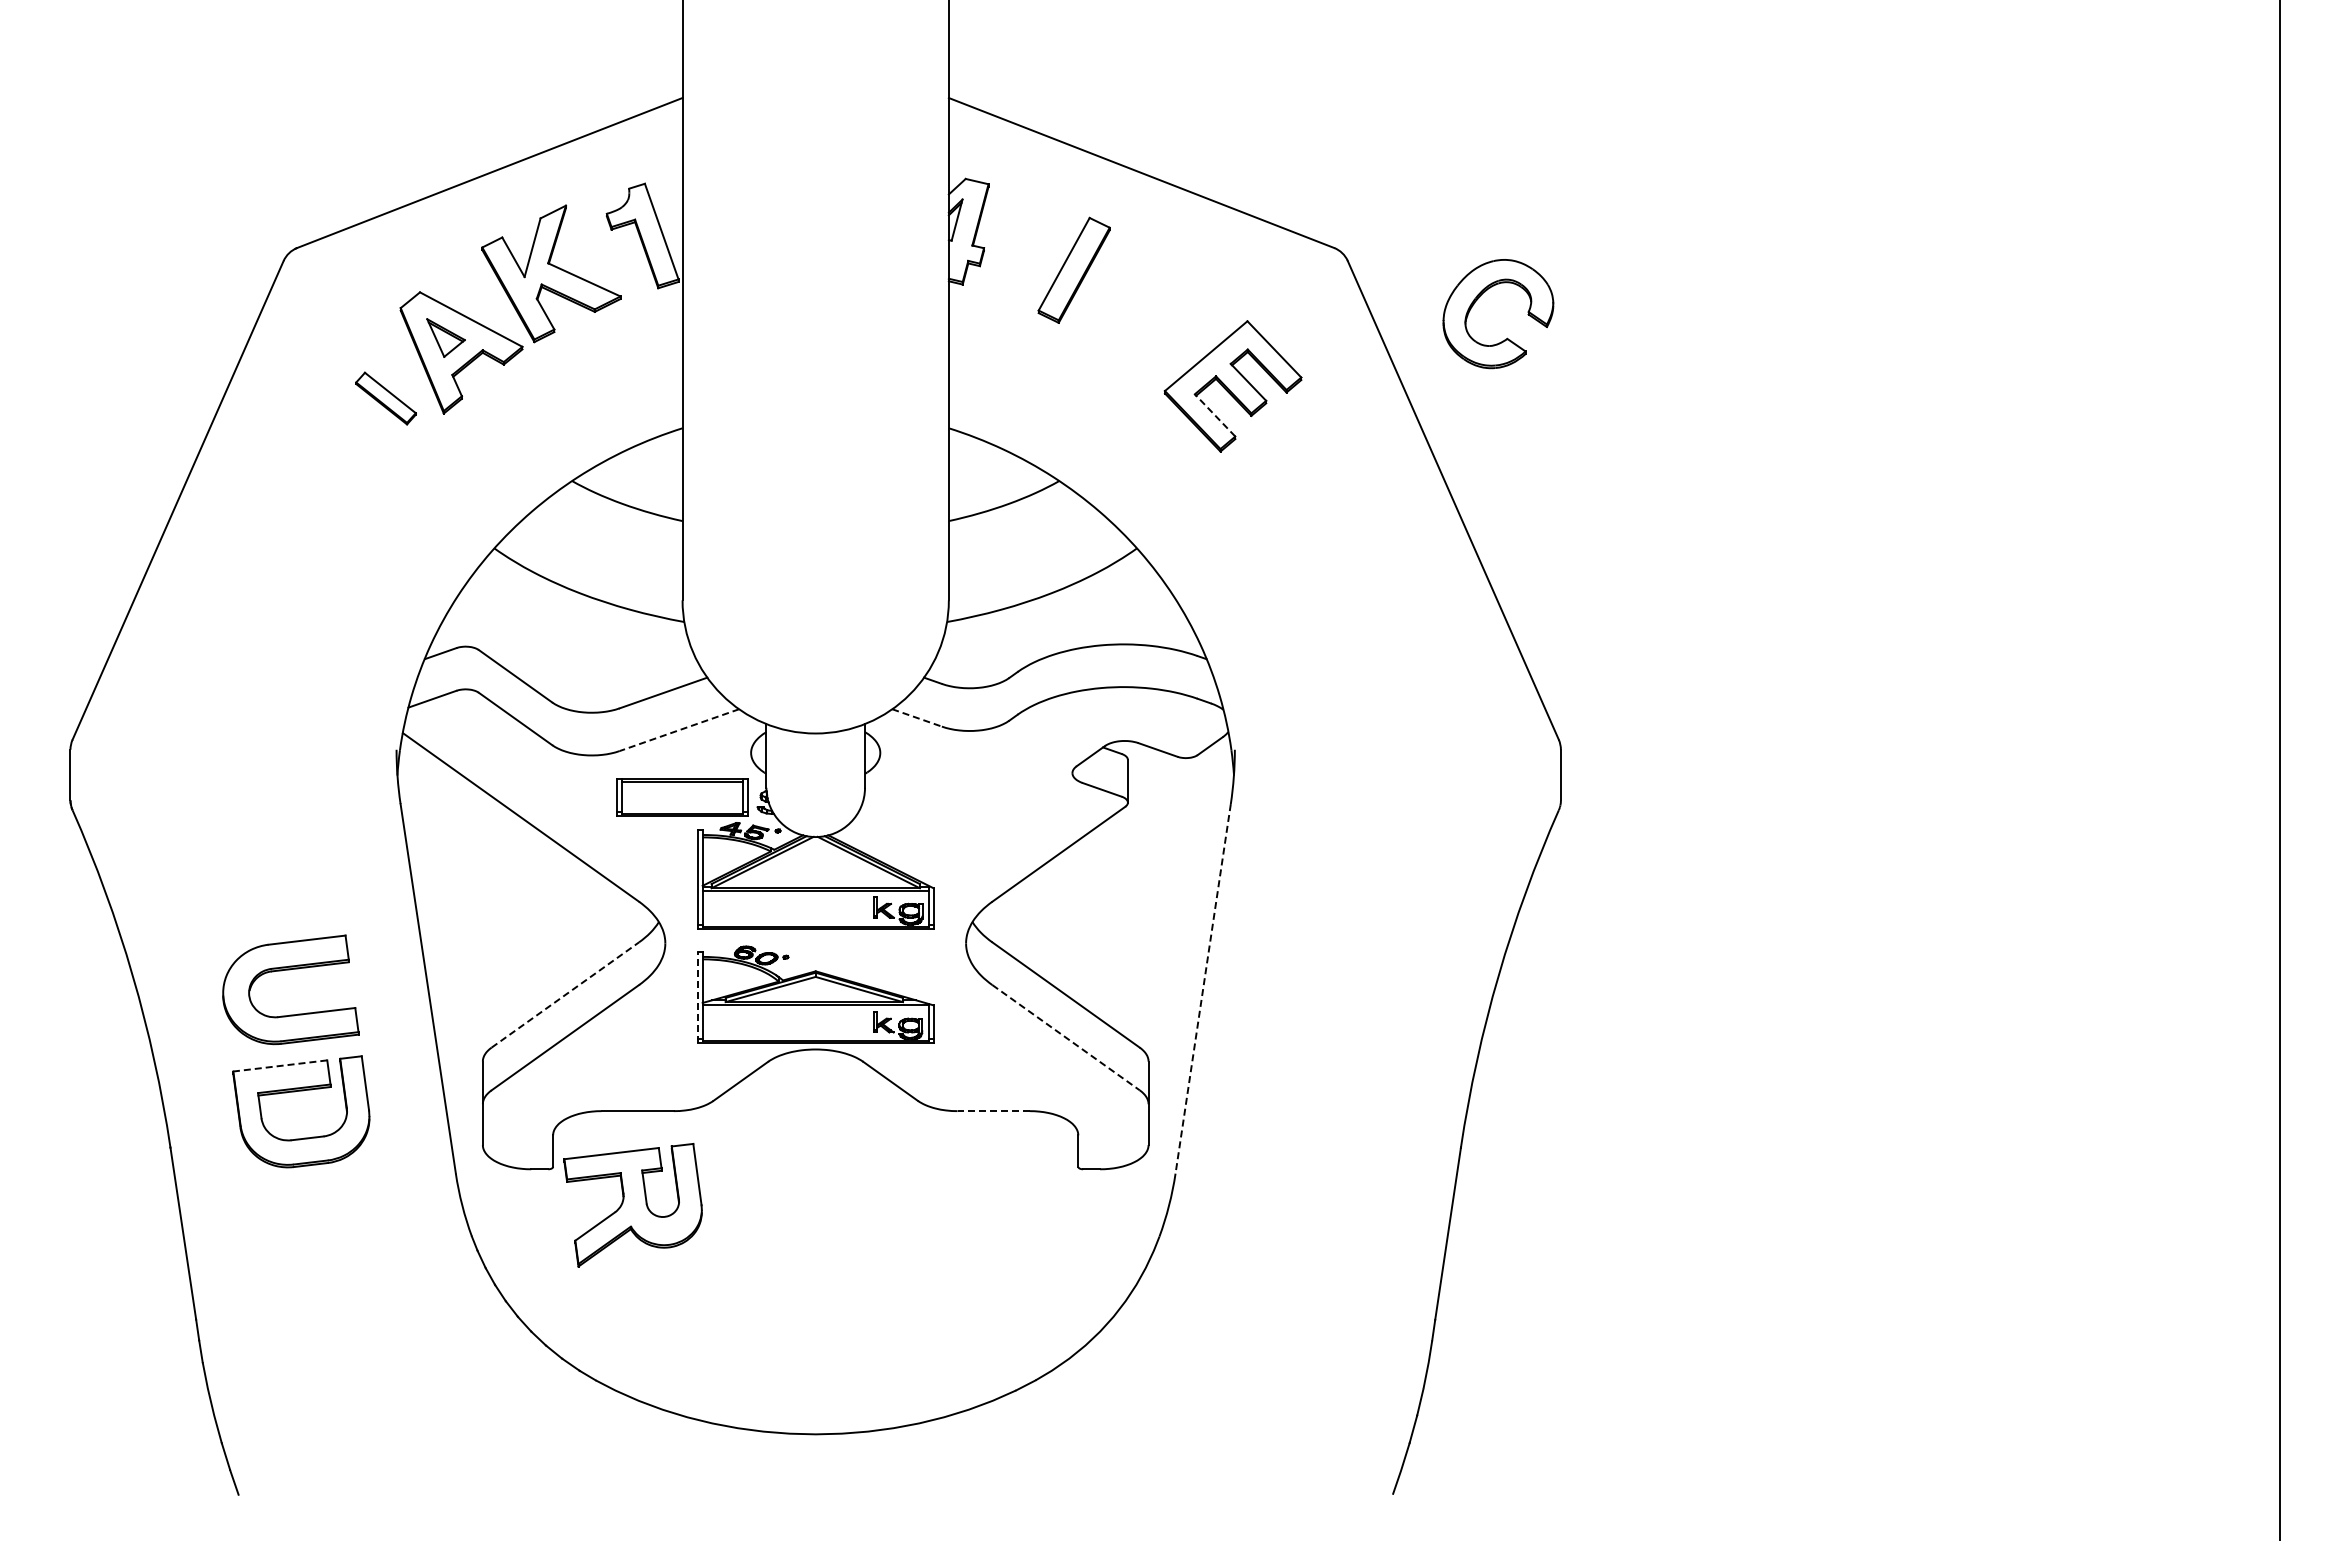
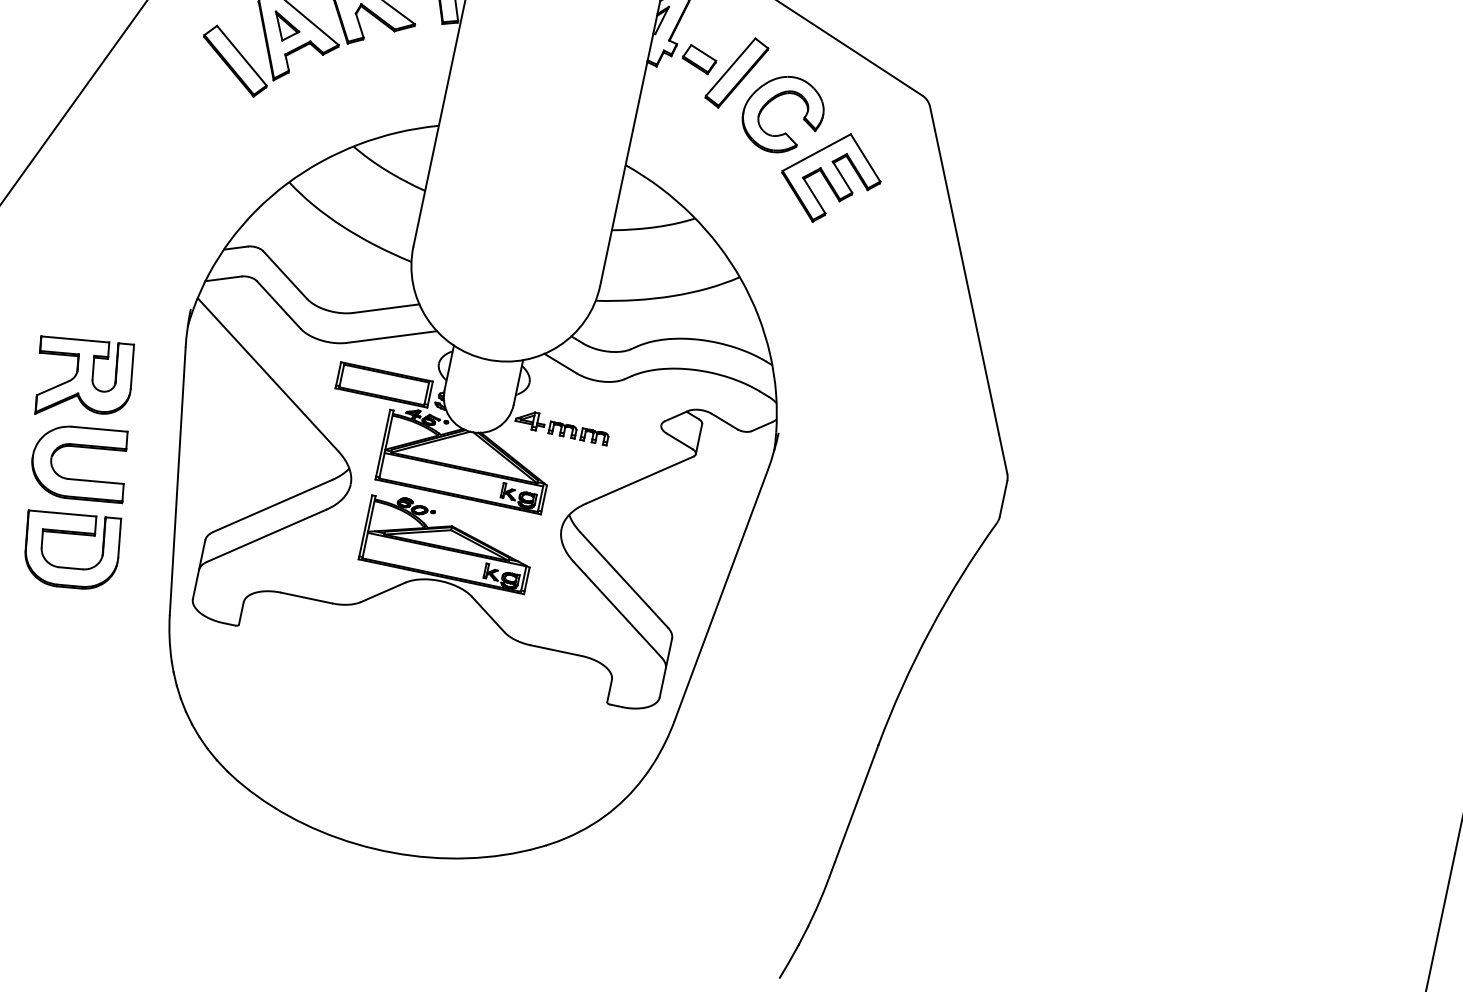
part: (1019, 262) -> (699, 59), added
part: (1507, 337) -> (786, 132), moved
part: (385, 398) -> (235, 61), size x1.67
line: (1214, 415) -> (813, 195), dashed -> solid
line: (917, 718) -> (560, 364), dashed -> solid
line: (678, 730) -> (391, 337), dashed -> solid
part: (937, 803) -> (562, 426), added
line: (1203, 988) -> (721, 595), dashed -> solid
line: (565, 995) -> (273, 506), dashed -> solid
line: (697, 997) -> (365, 527), dashed -> solid
line: (1066, 1037) -> (618, 609), dashed -> solid
line: (279, 1066) -> (61, 513), dashed -> solid
line: (993, 1111) -> (555, 650), dashed -> solid
part: (632, 1204) -> (82, 378), moved

